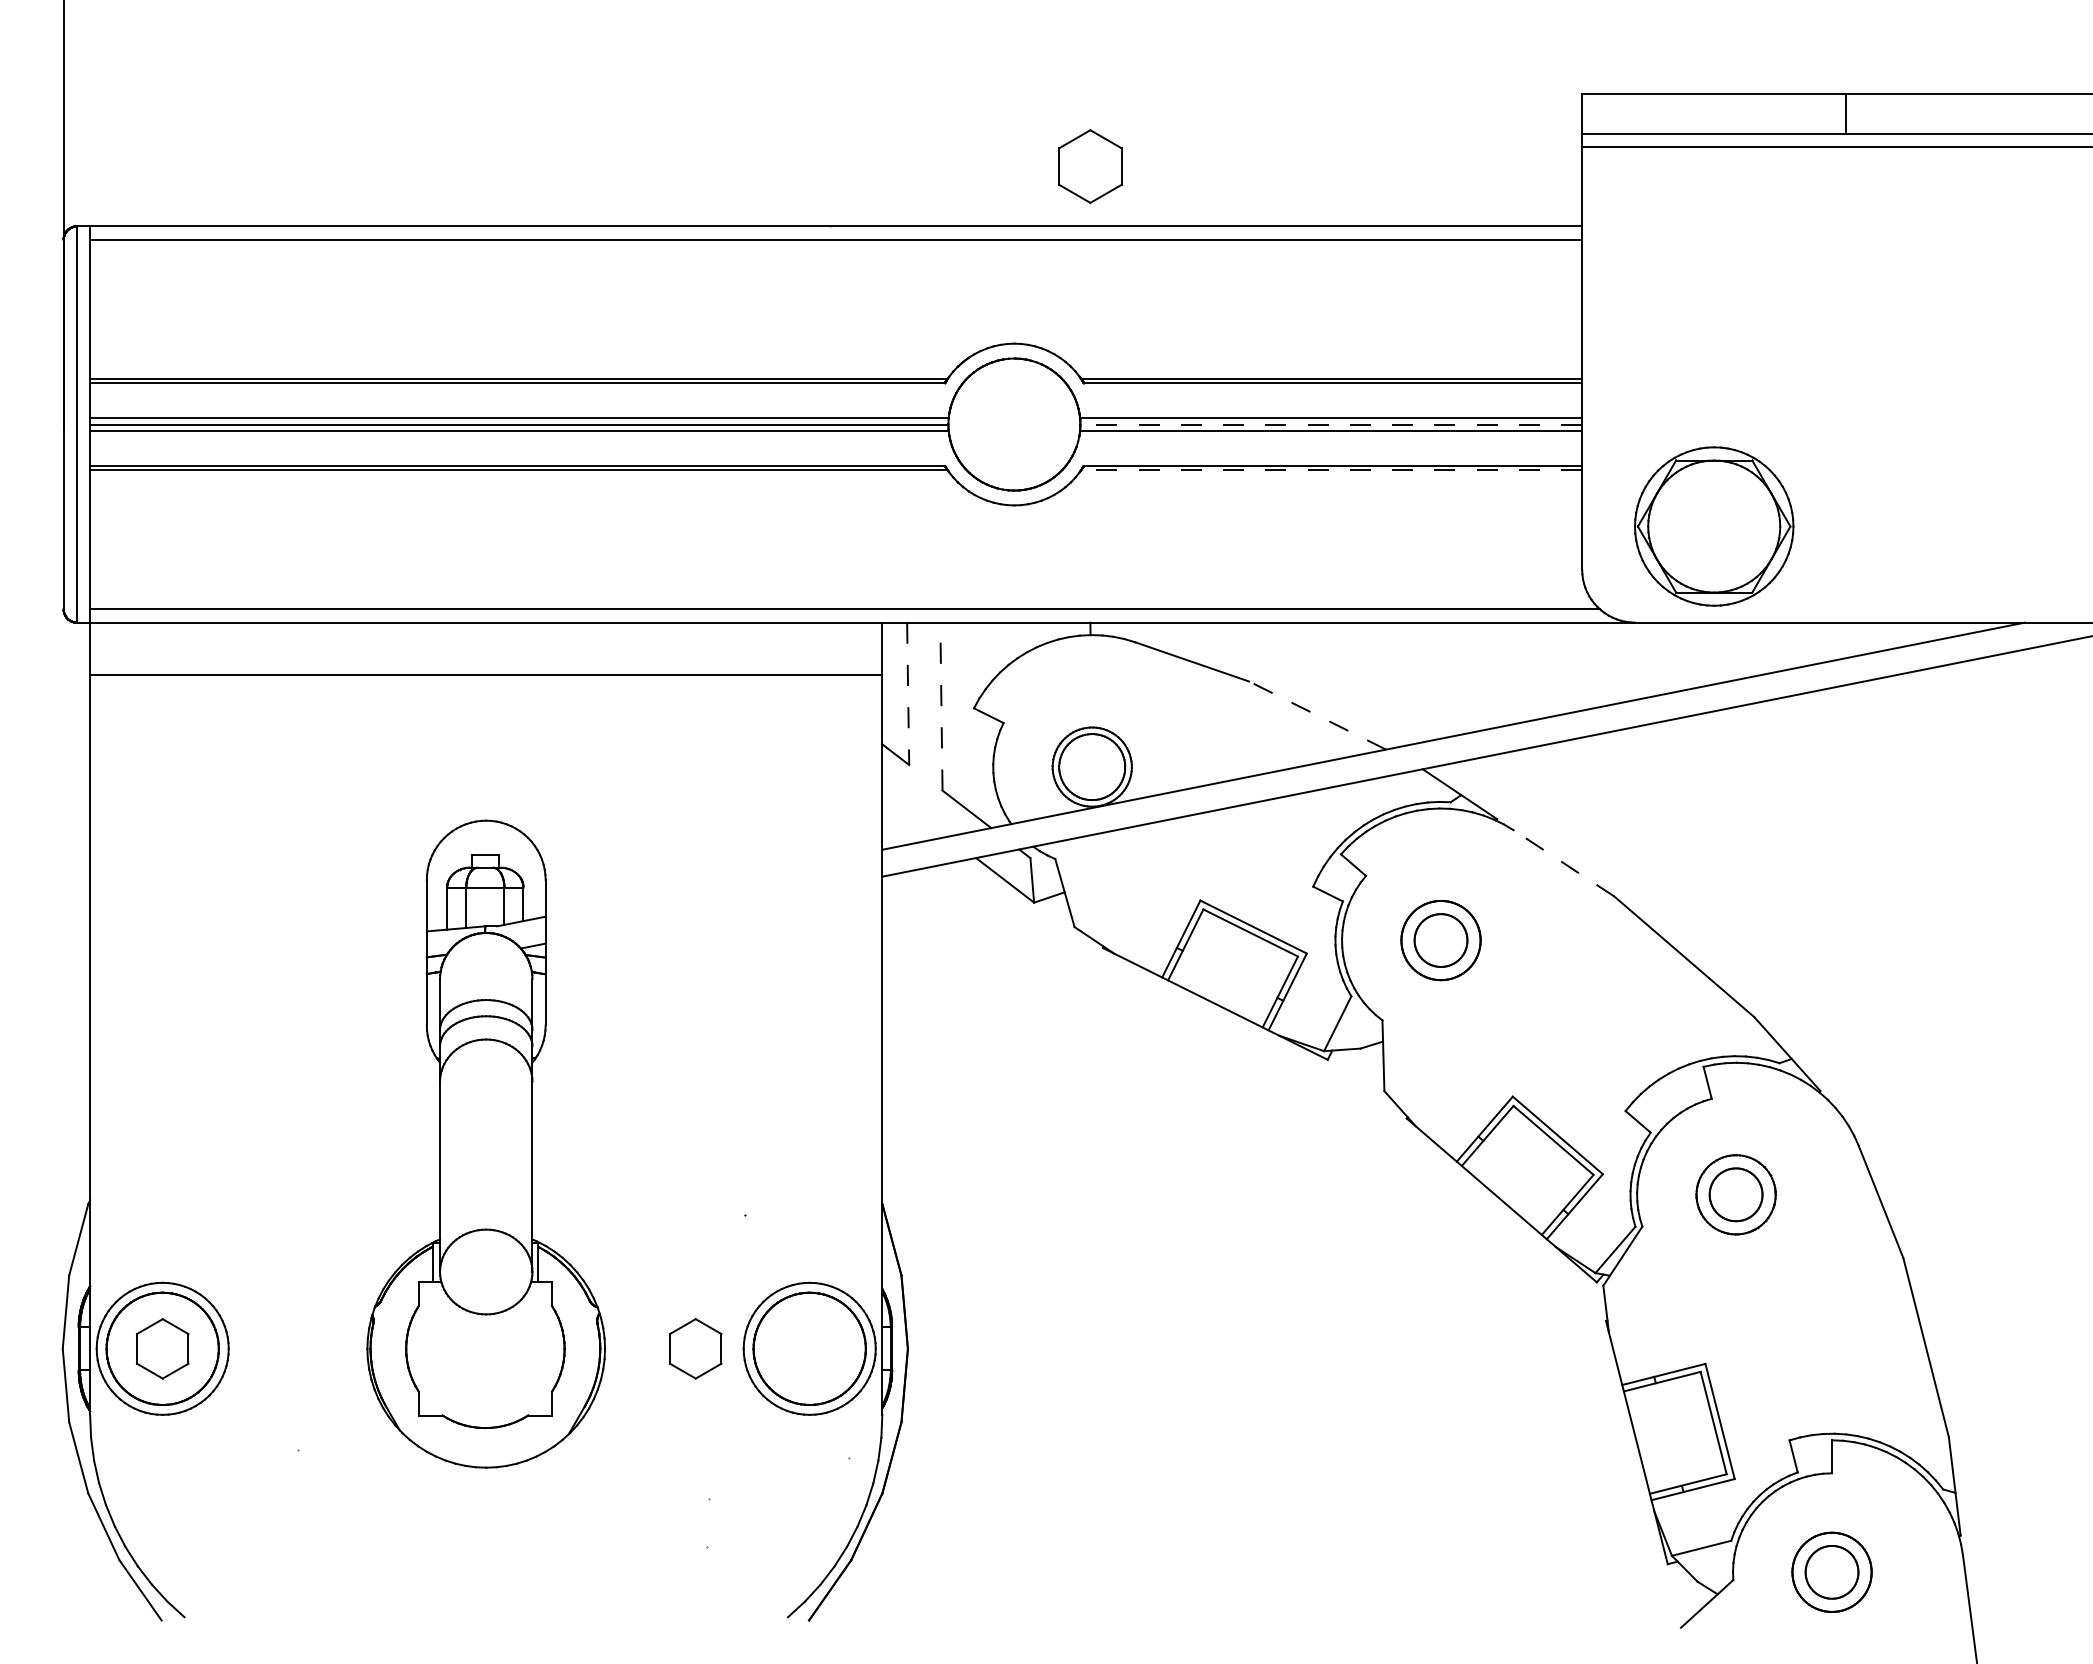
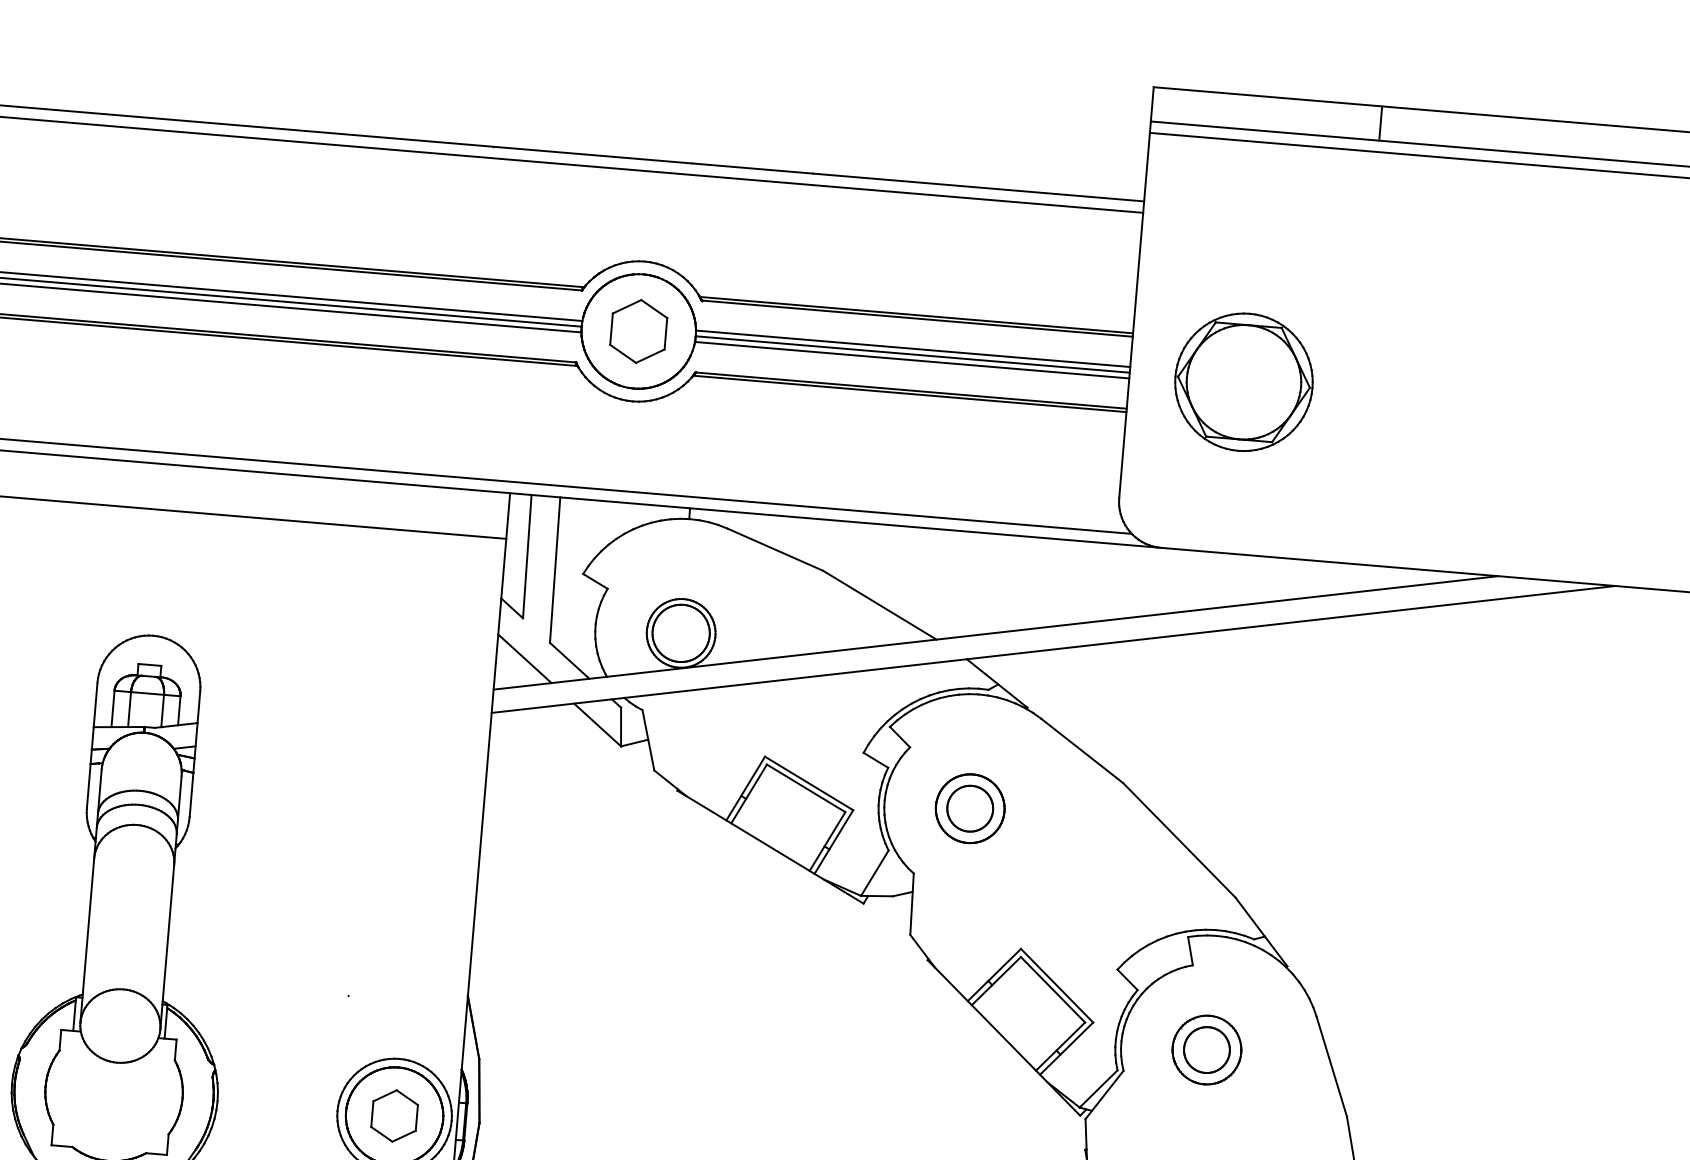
part: (1090, 166) -> (638, 331), moved
line: (1331, 424) -> (912, 354), dashed -> solid
line: (1331, 470) -> (909, 394), dashed -> solid
part: (1714, 526) -> (1244, 382), moved
line: (908, 694) -> (527, 557), dashed -> solid
line: (941, 706) -> (555, 570), dashed -> solid
line: (1317, 715) -> (879, 605), dashed -> solid
line: (915, 811) -> (525, 658), added
line: (1563, 863) -> (1081, 750), dashed -> solid
part: (695, 1348) -> (394, 1115), moved

